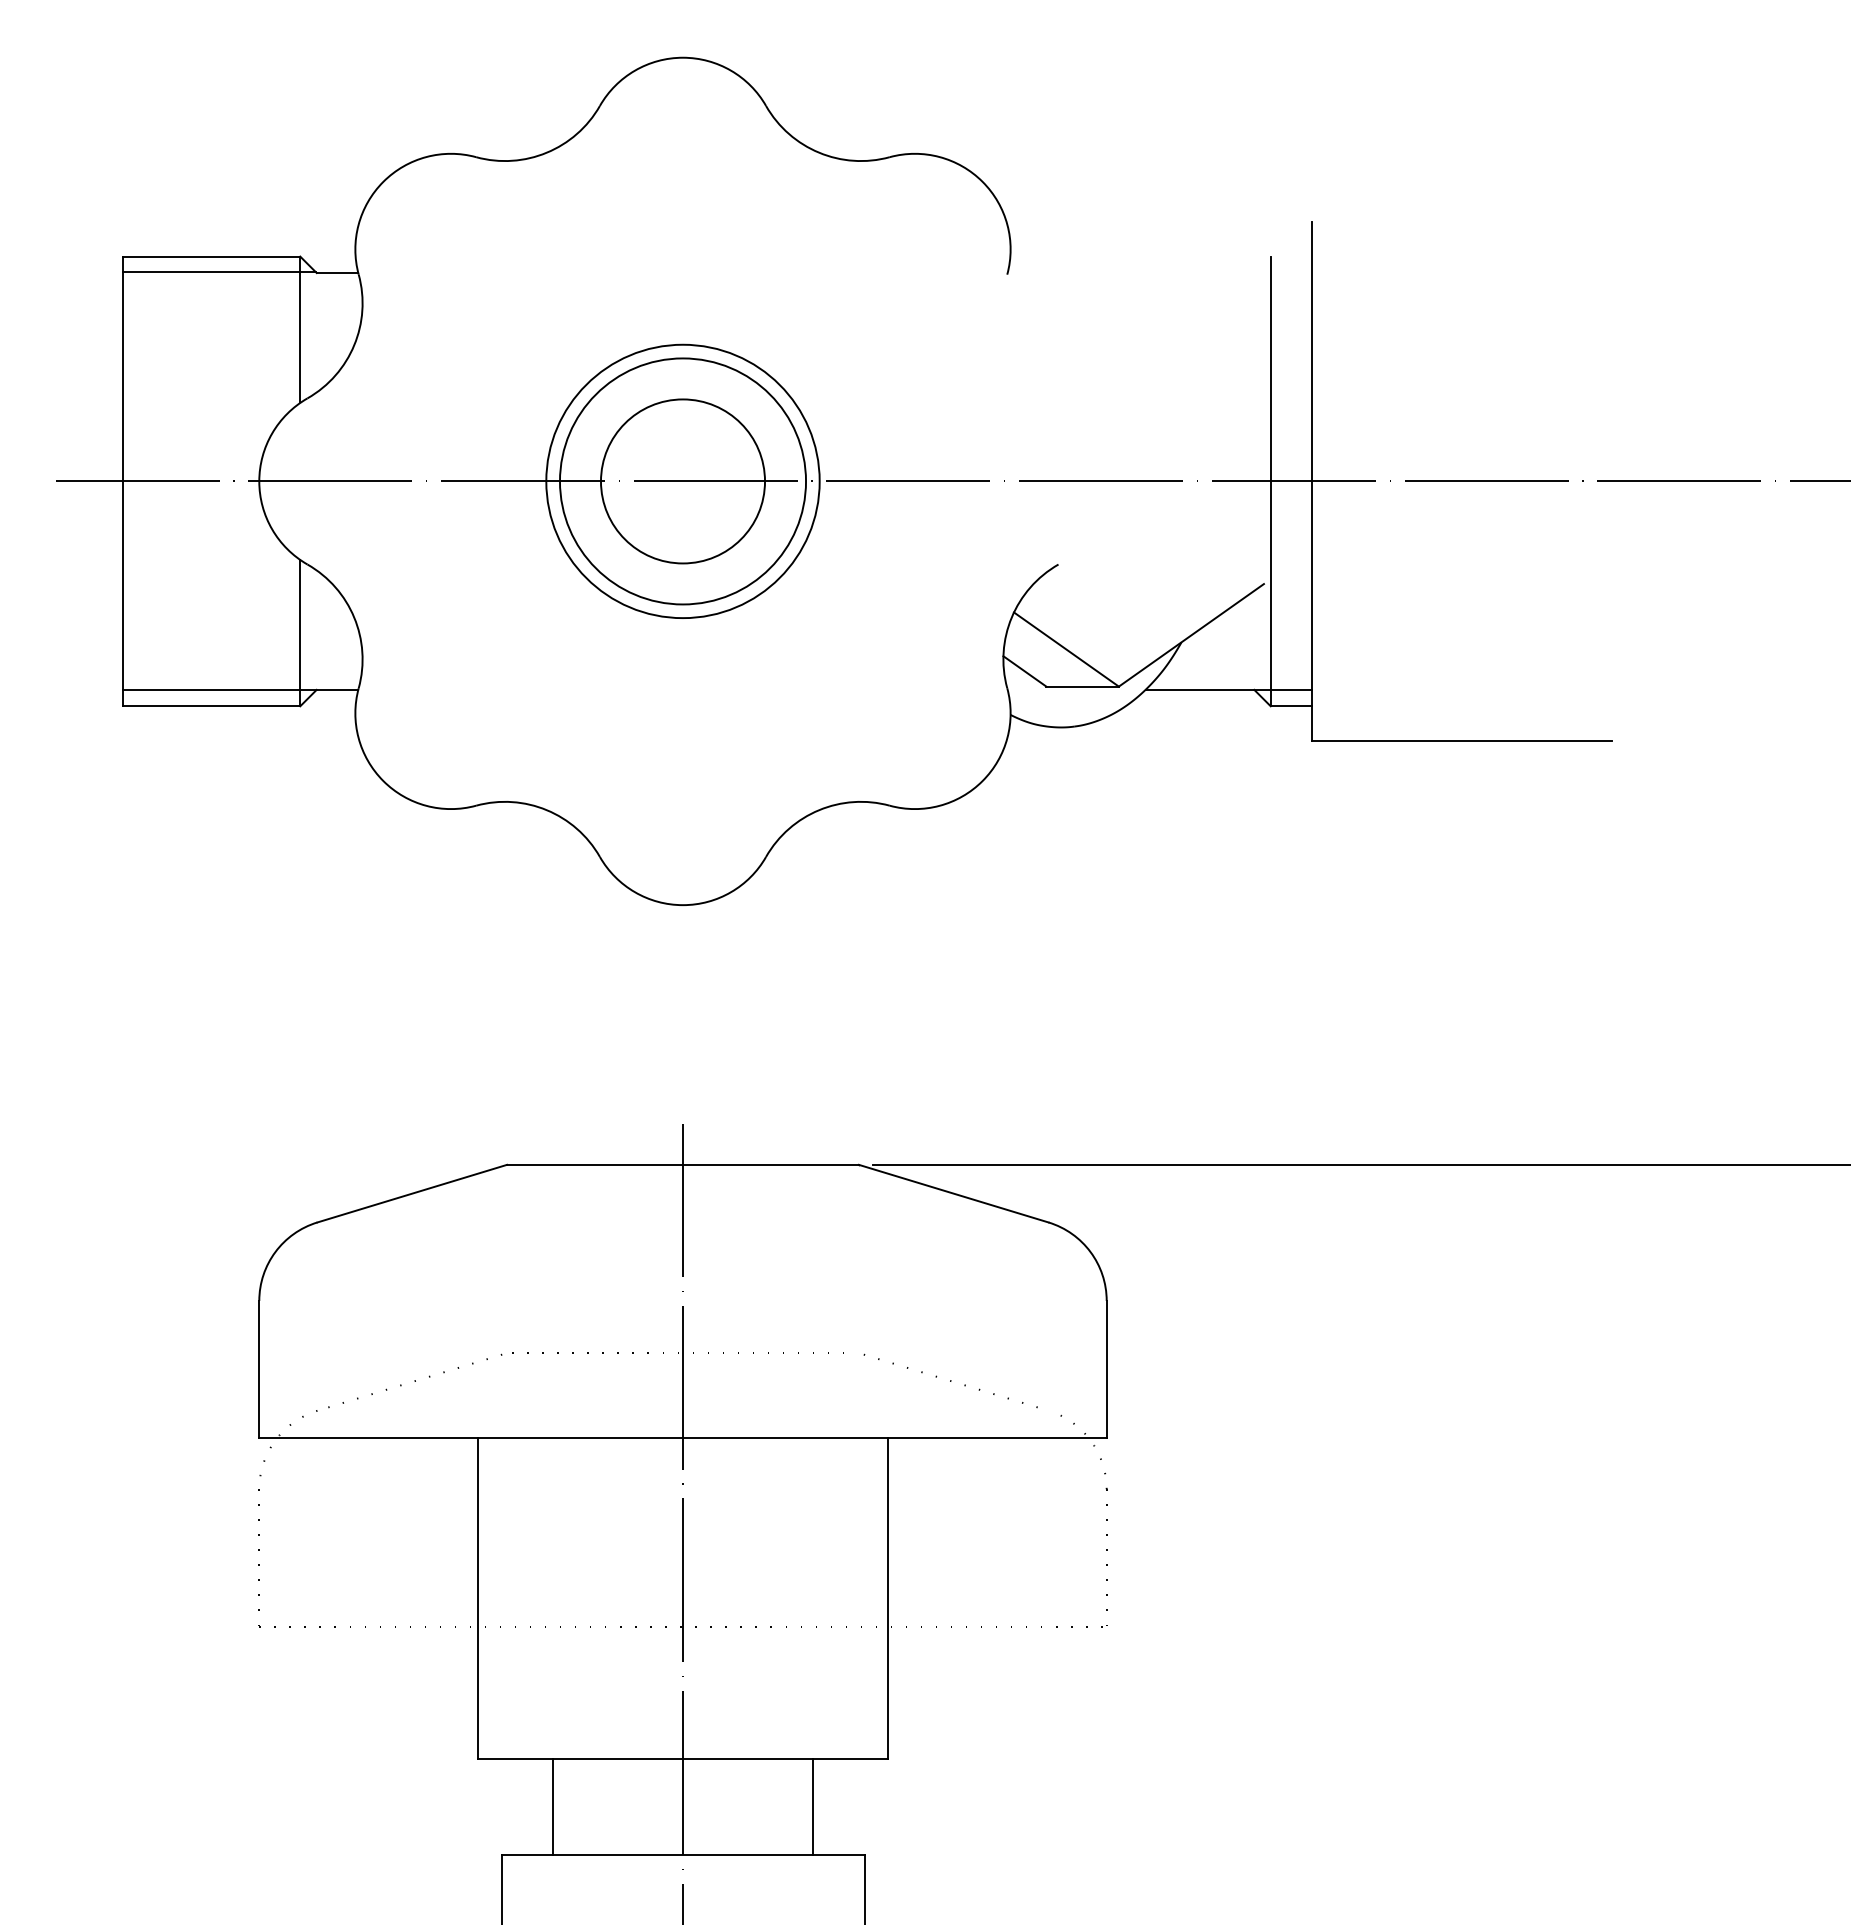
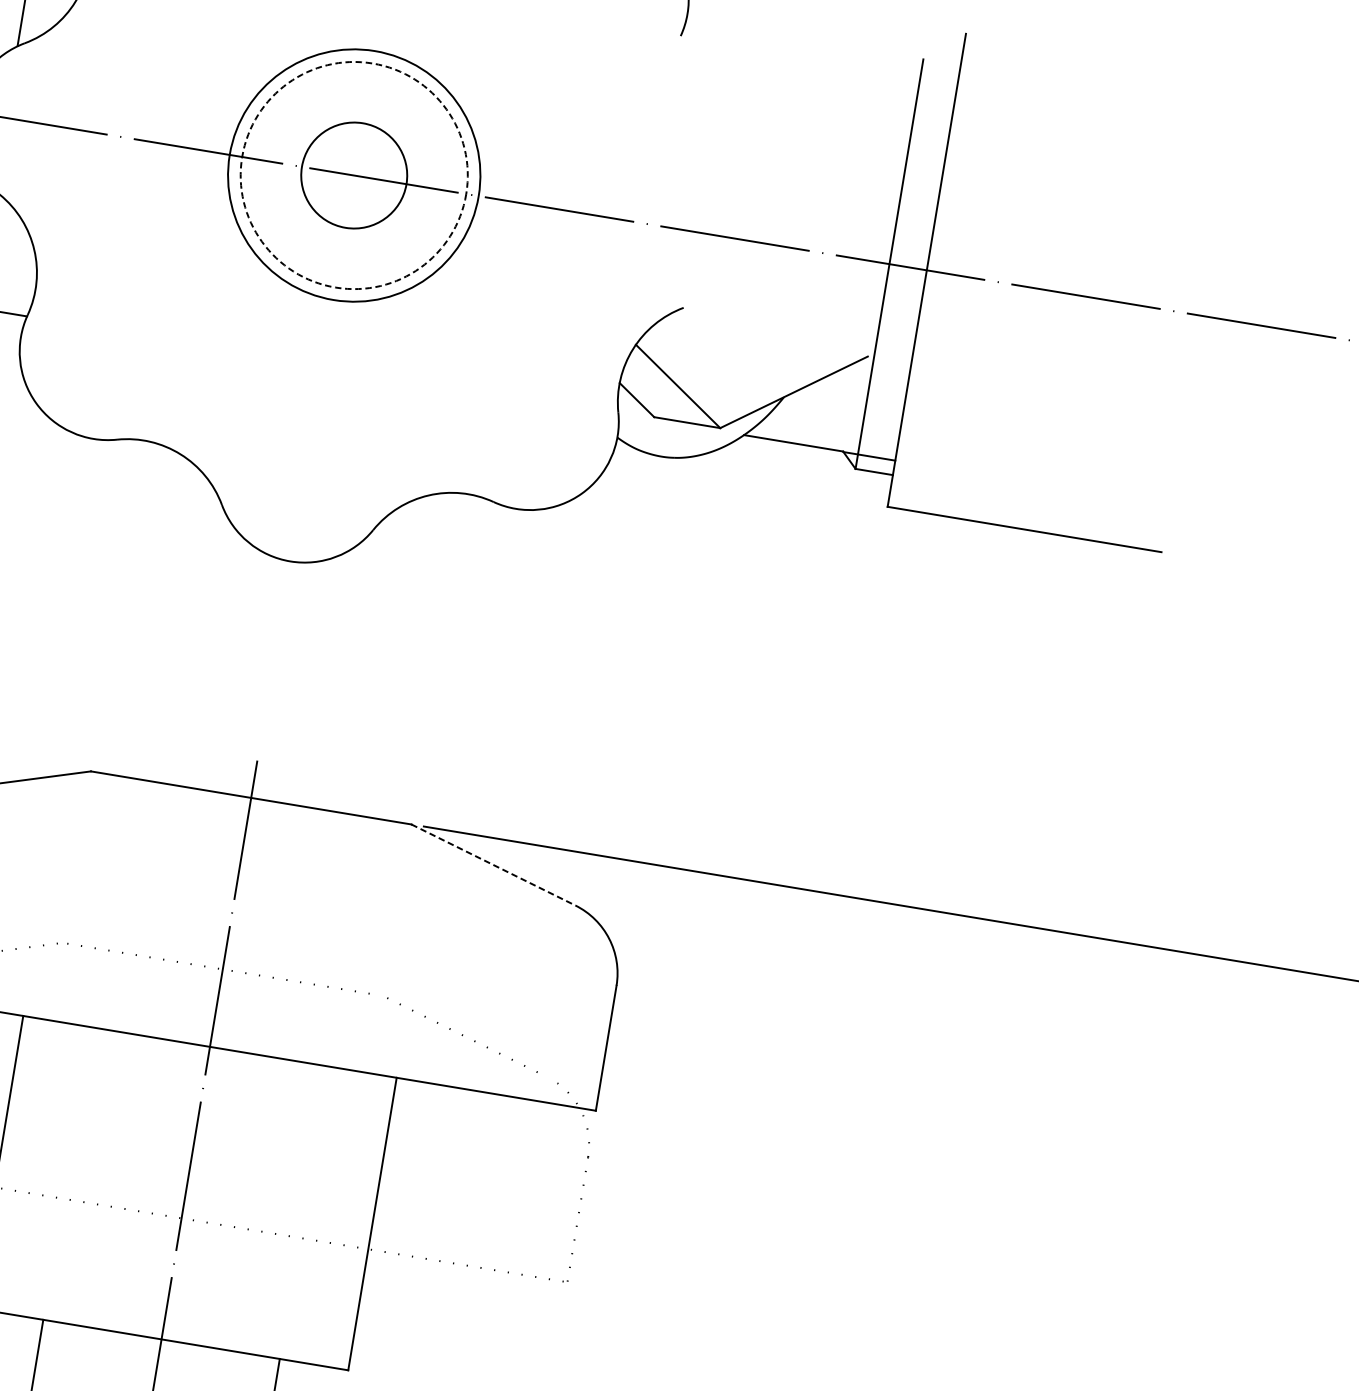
circle: (682, 481) -> (353, 175), solid -> dashed
circle: (683, 481) -> (354, 175), size x0.7
line: (954, 1193) -> (494, 864), solid -> dashed

